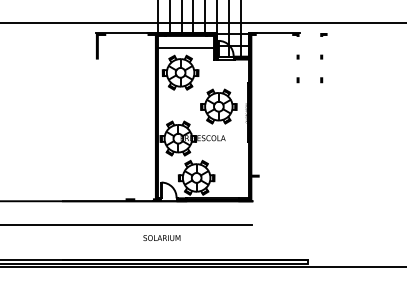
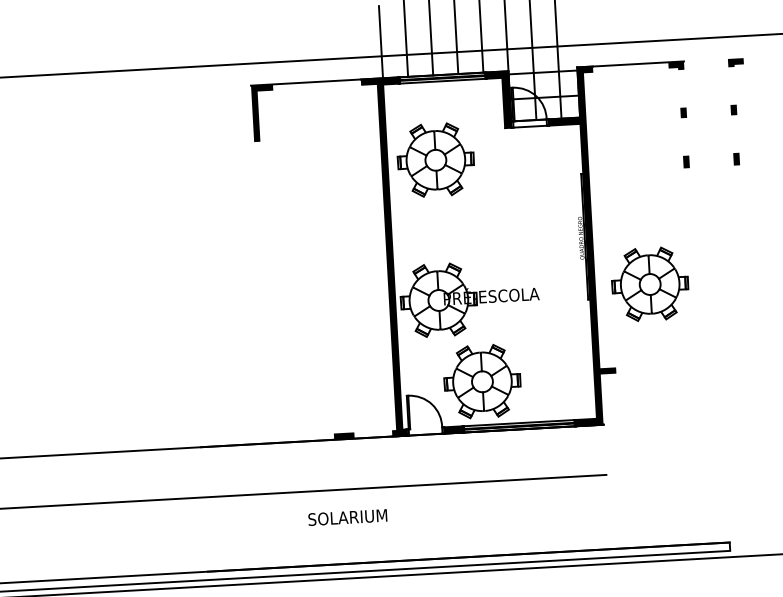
line: (185, 47) -> (443, 105), removed
part: (218, 106) -> (649, 284), moved
text: (161, 237) -> (346, 516), moved

